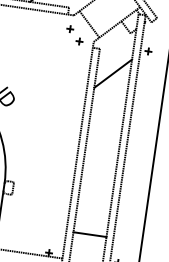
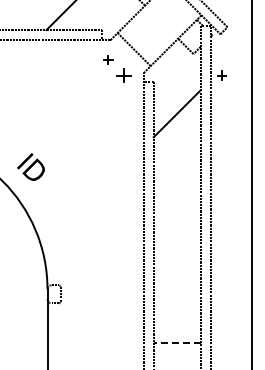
part: (79, 41) -> (123, 75), size x1.6
line: (90, 234) -> (177, 343), solid -> dashed

